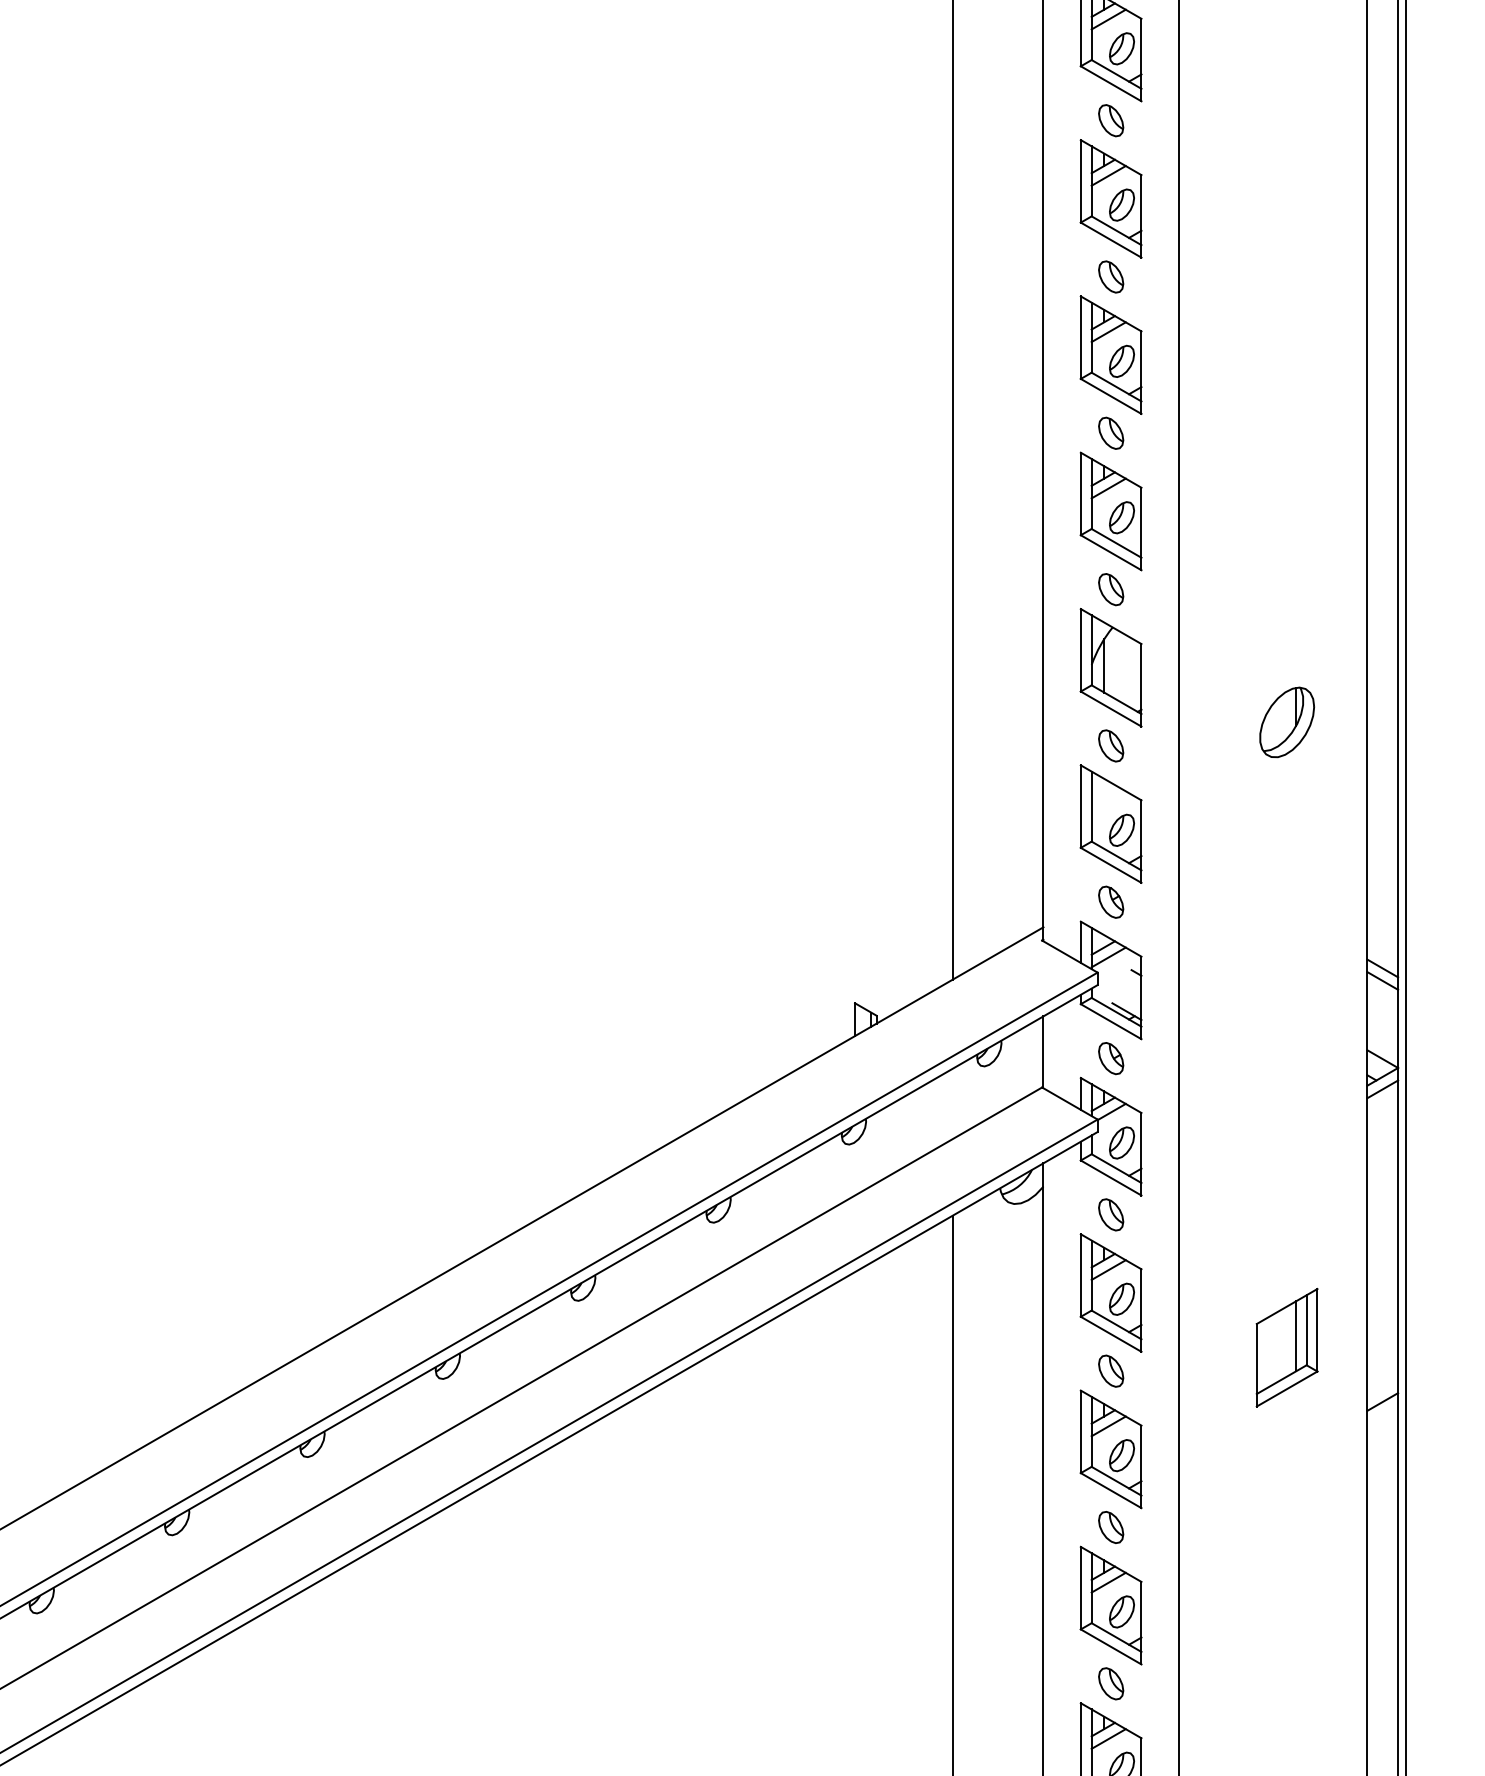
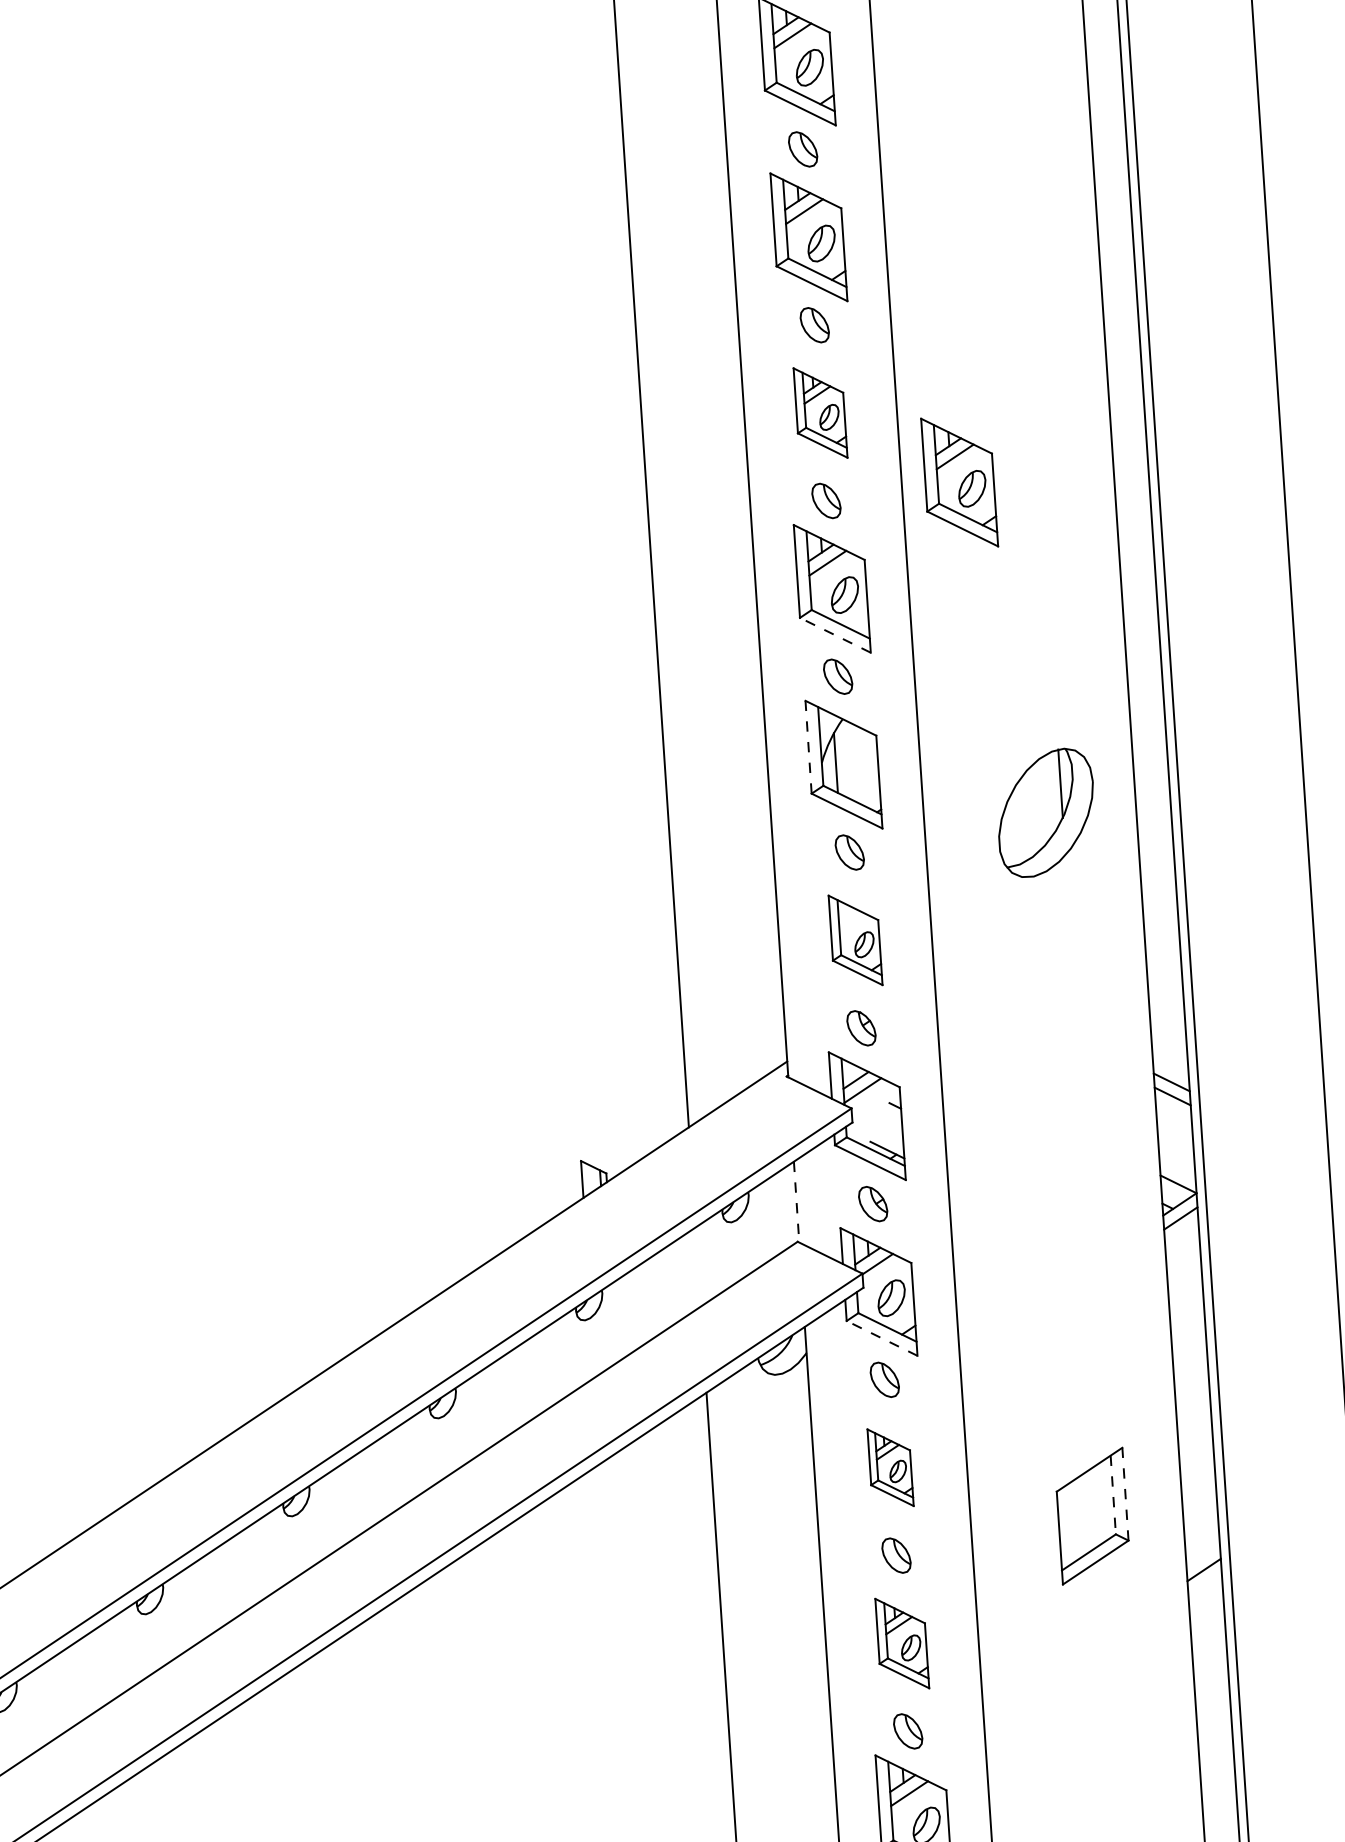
part: (1110, 354) -> (819, 412), size x0.7
part: (1229, 424) -> (958, 482), added
line: (1110, 552) -> (834, 635), solid -> dashed
line: (1080, 649) -> (808, 746), solid -> dashed
part: (1286, 722) -> (1045, 813), size x1.6
part: (1110, 823) -> (854, 939), size x0.7
line: (1043, 1052) -> (796, 1202), solid -> dashed
line: (1110, 1177) -> (881, 1337), solid -> dashed
part: (1110, 1292) -> (889, 1467), size x0.6
line: (1317, 1329) -> (1125, 1493), solid -> dashed
line: (1306, 1330) -> (1113, 1495), solid -> dashed
line: (1296, 1336) -> (1102, 1502), removed
part: (1110, 1449) -> (901, 1643), size x0.7

